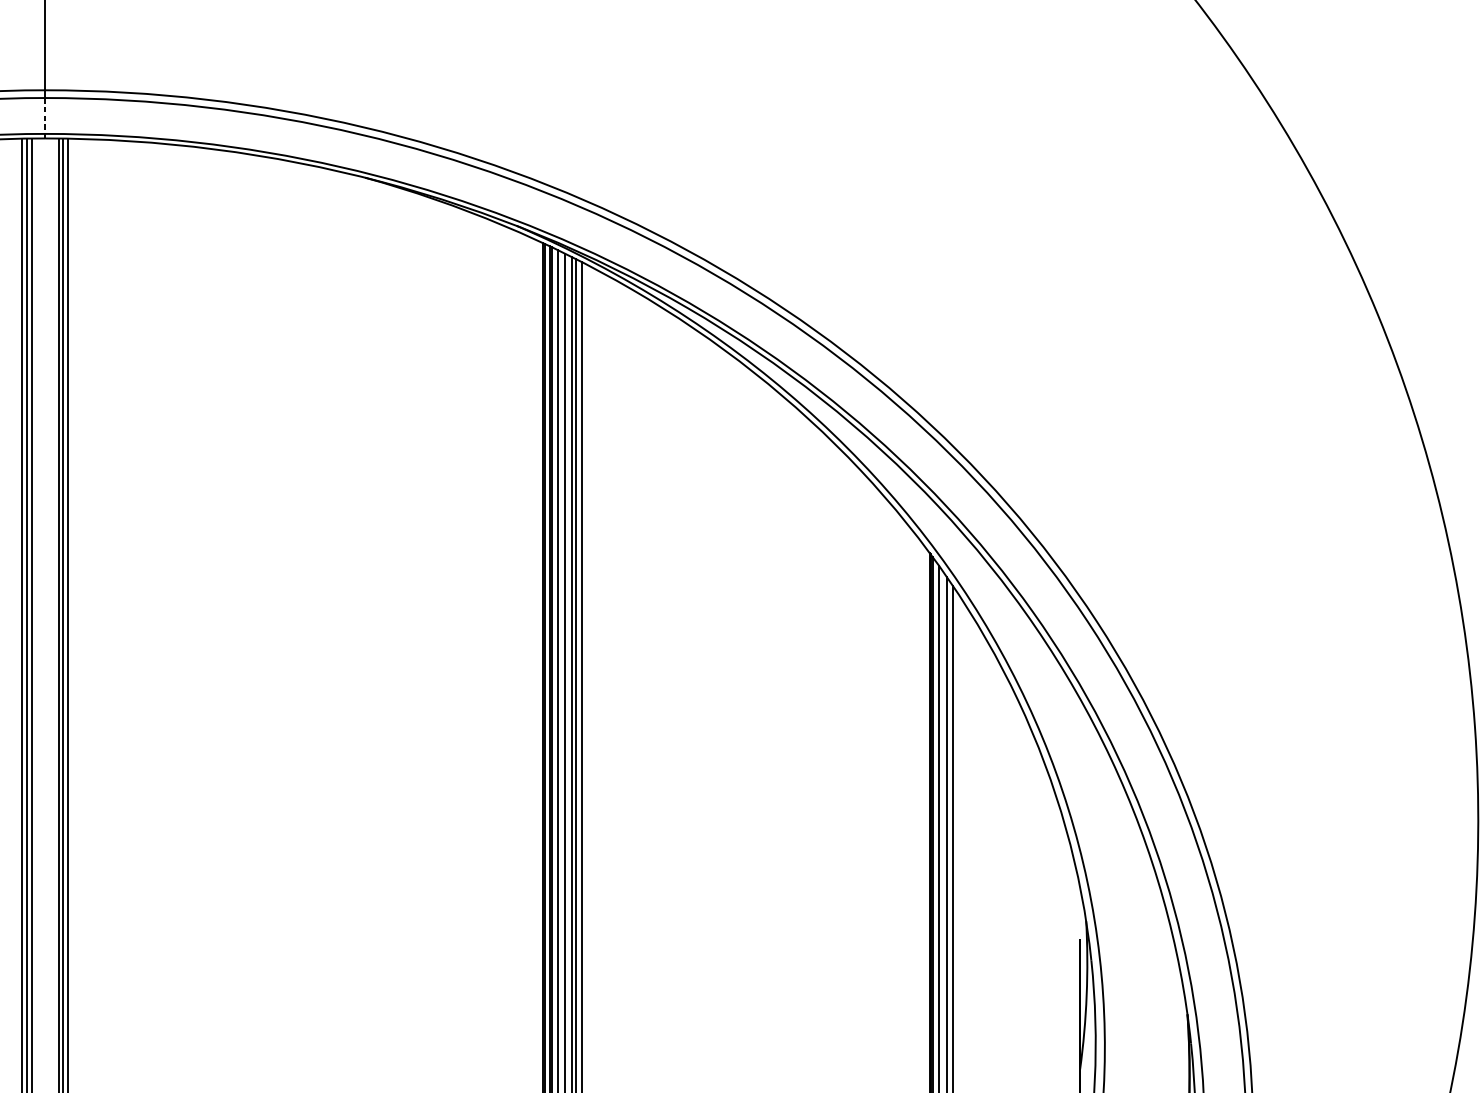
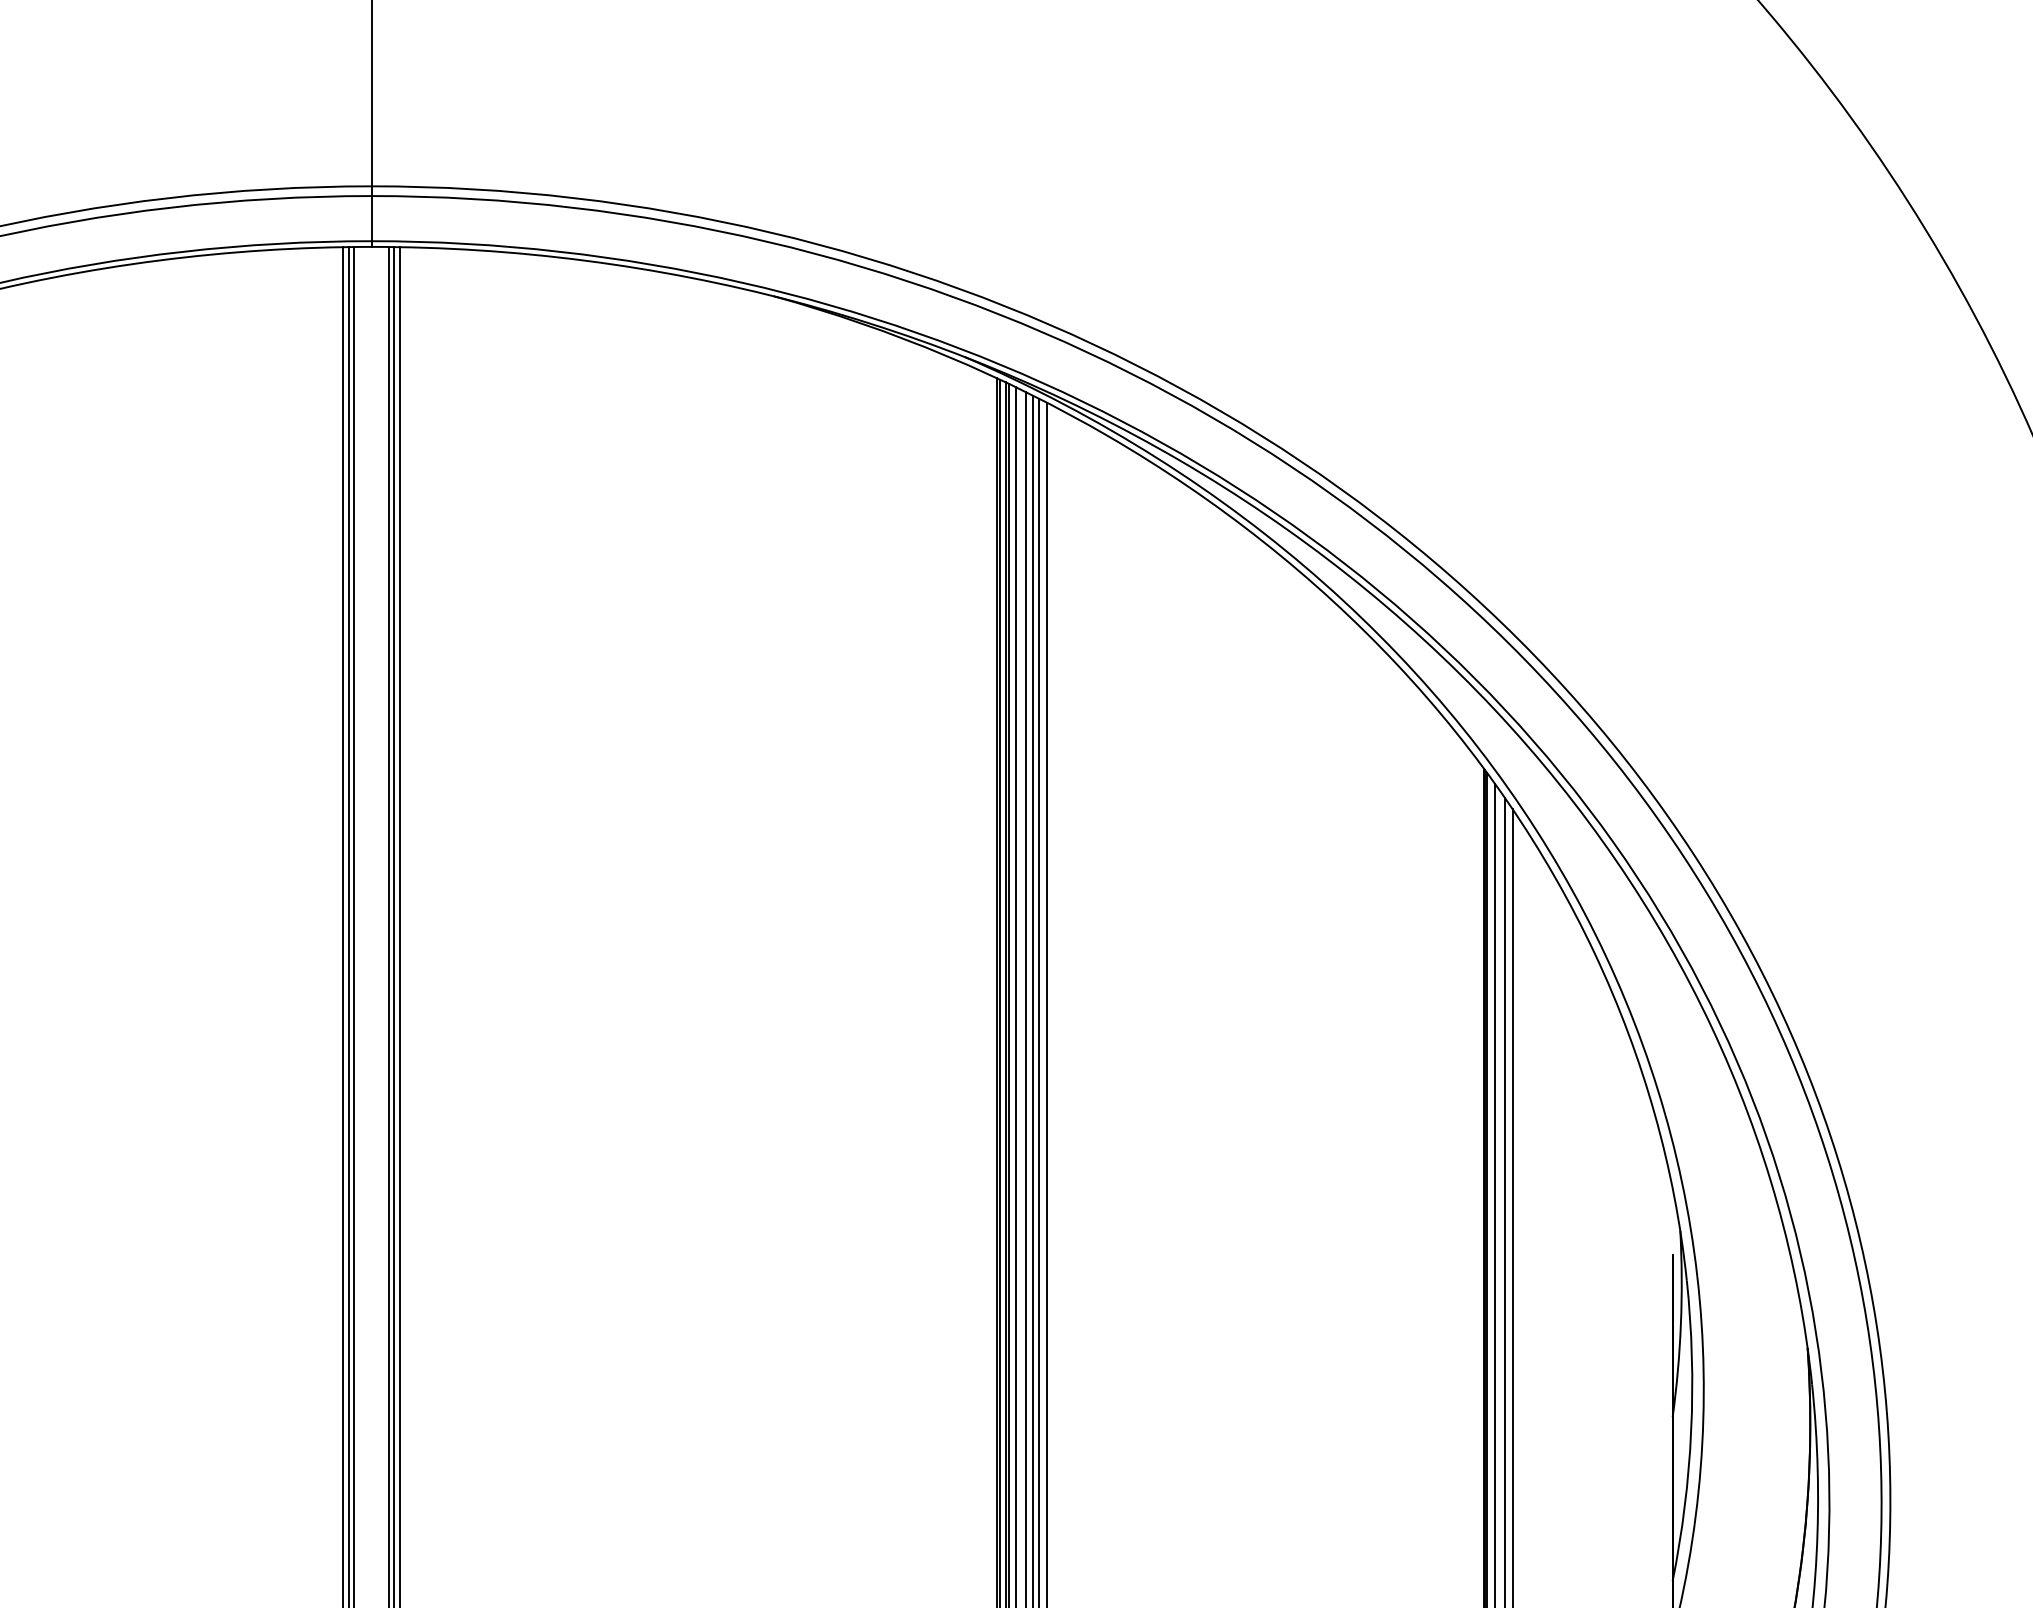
line: (45, 115) -> (371, 218), dashed -> solid

